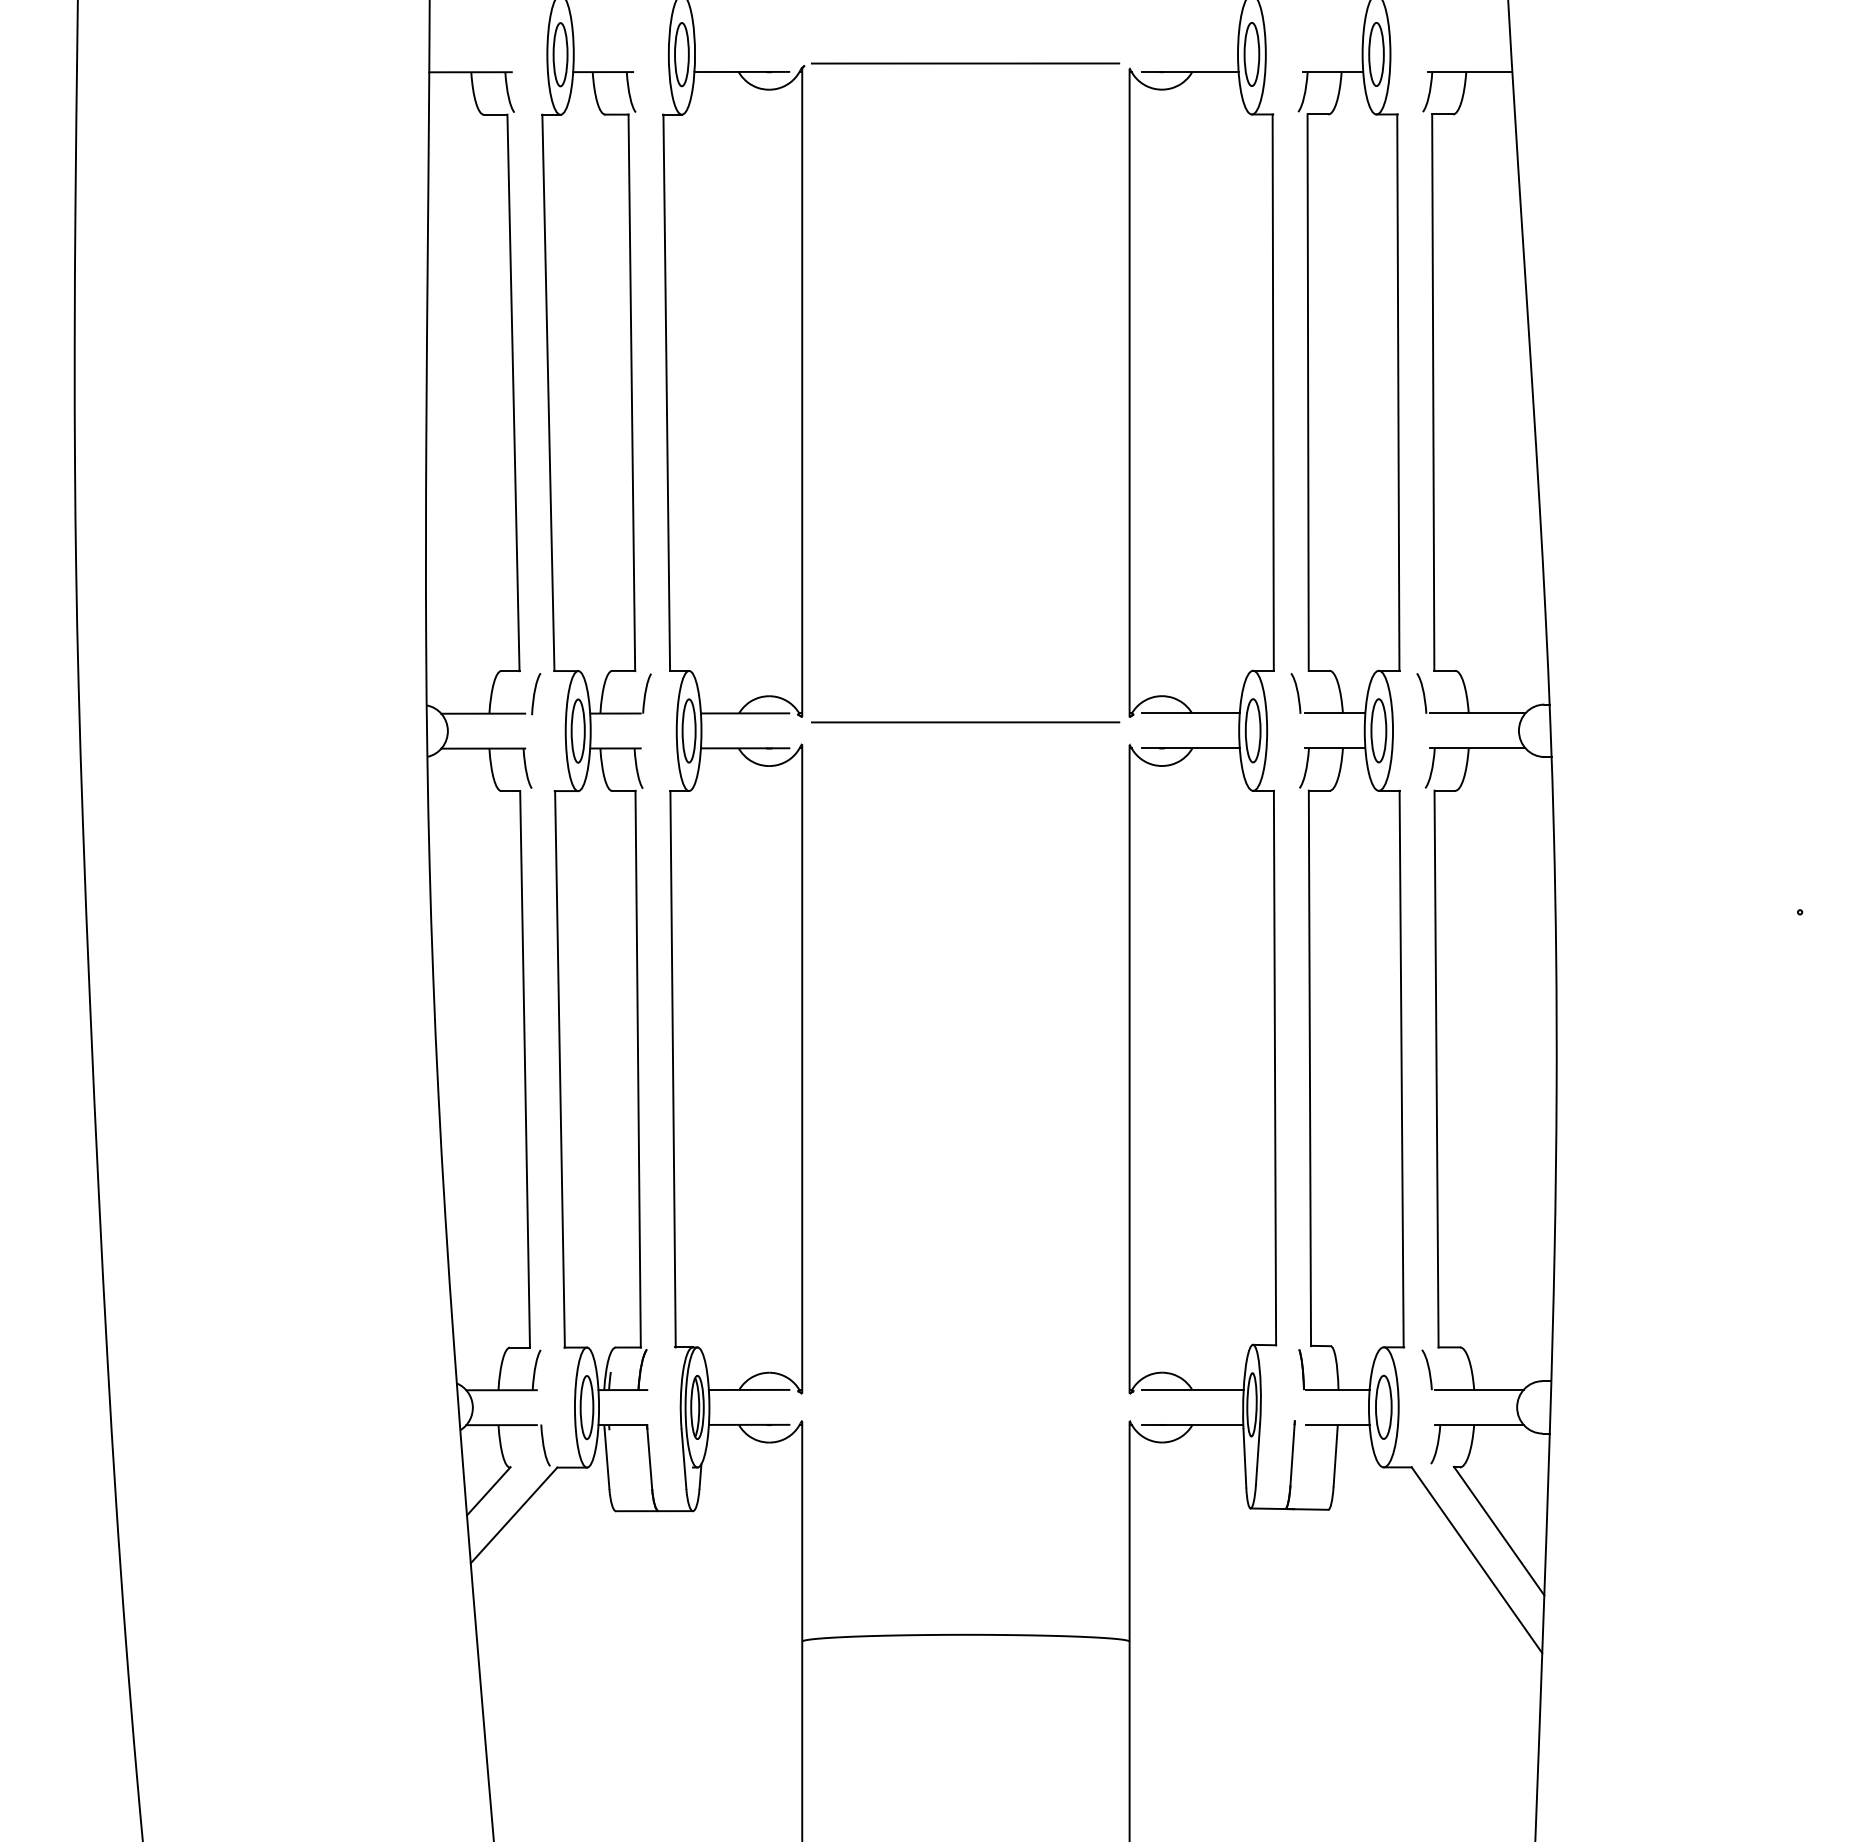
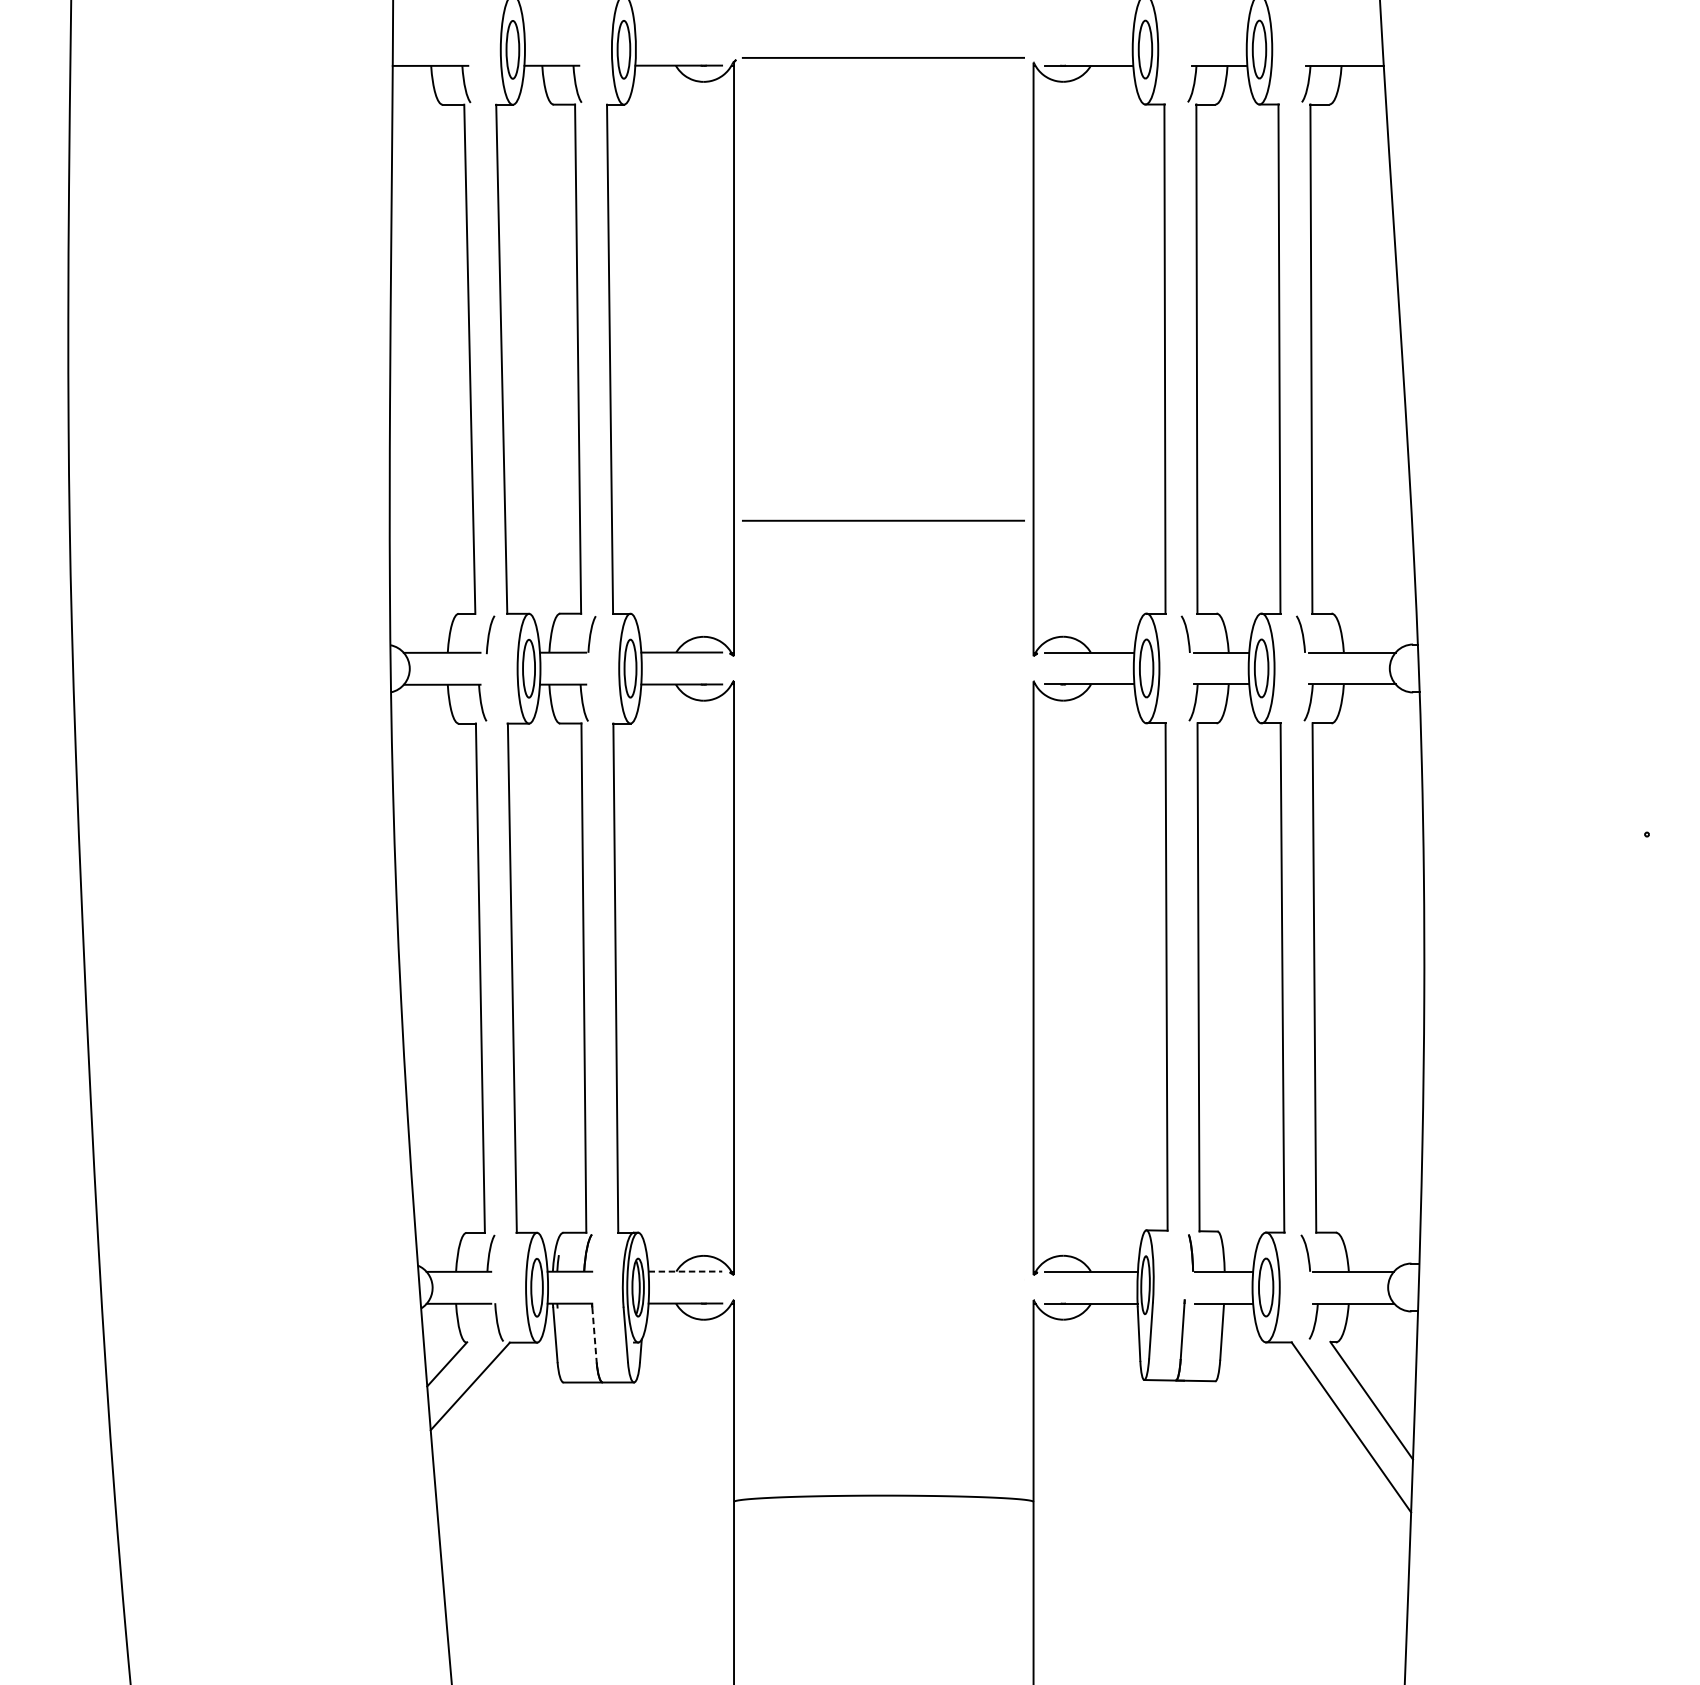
line: (965, 722) -> (883, 520), moved
line: (749, 1389) -> (685, 1271), solid -> dashed
line: (649, 1459) -> (594, 1335), solid -> dashed

